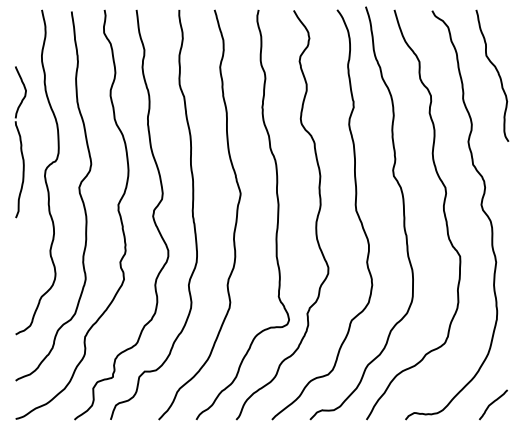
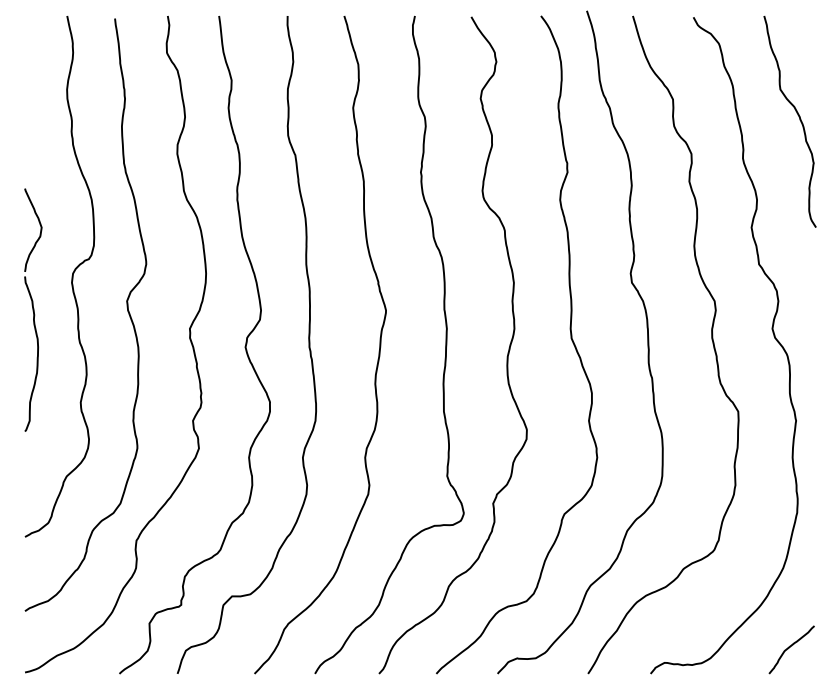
part: (20, 142) -> (32, 310), moved

